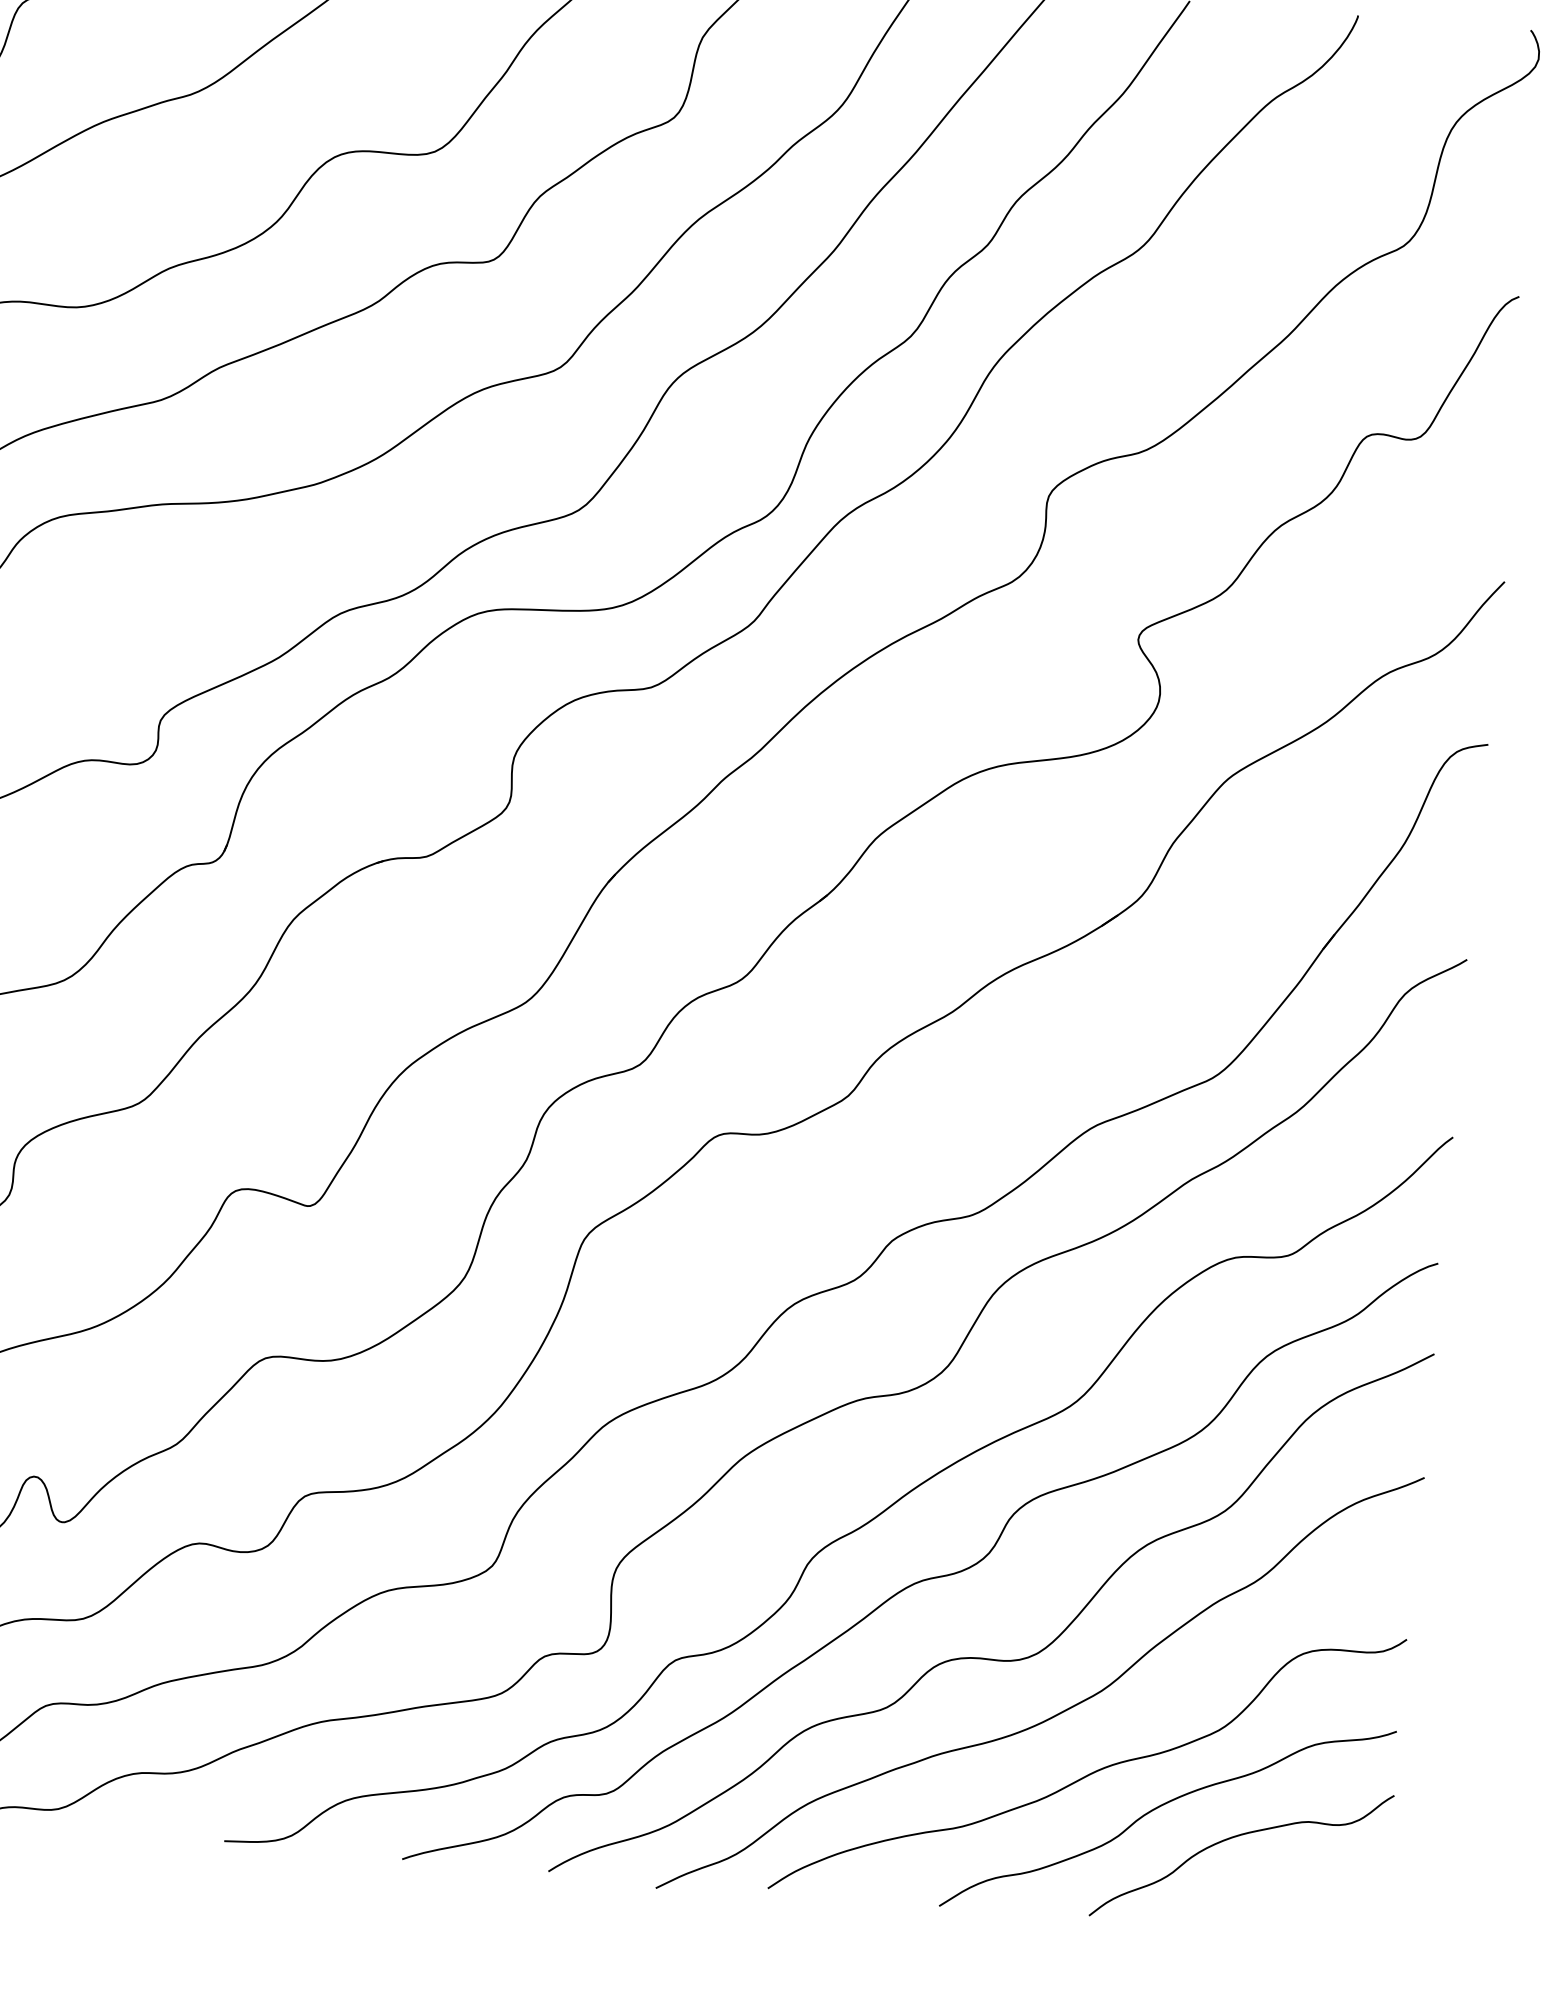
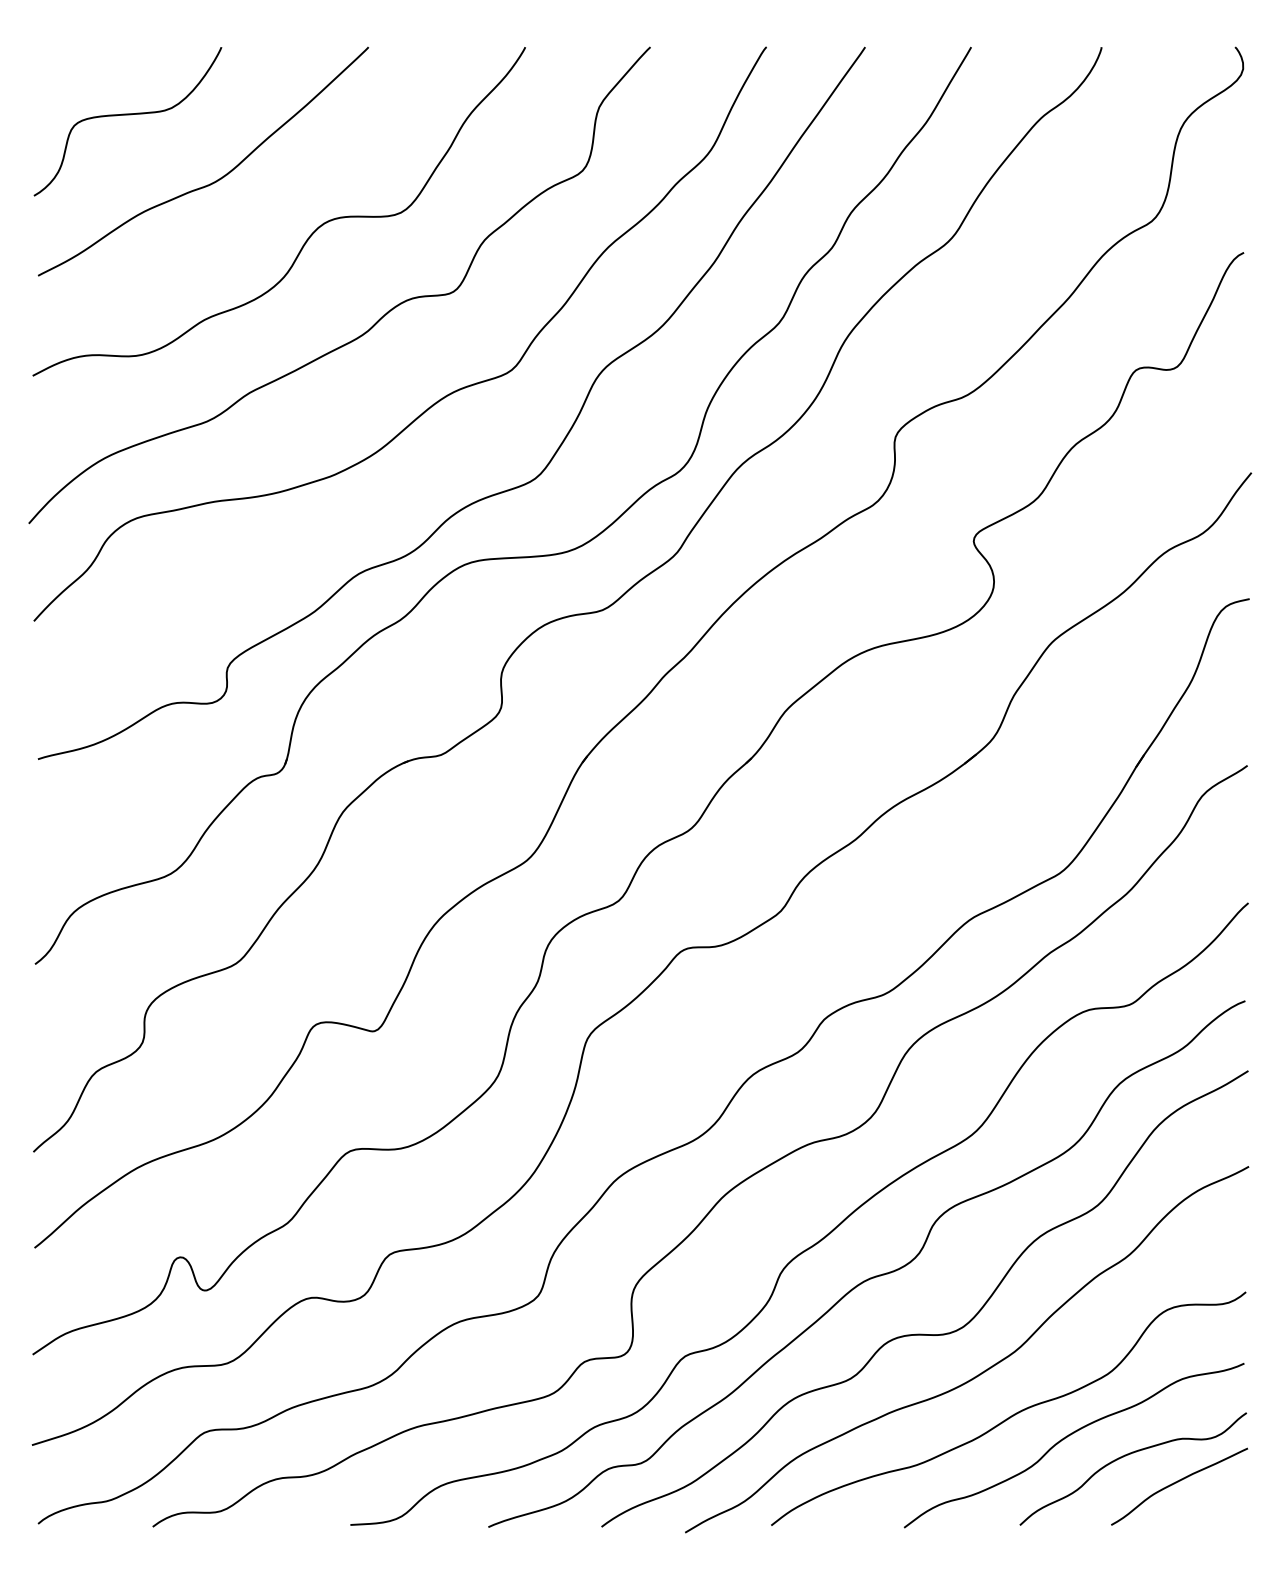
curve: (1298, 1877) -> (1178, 1482), added

